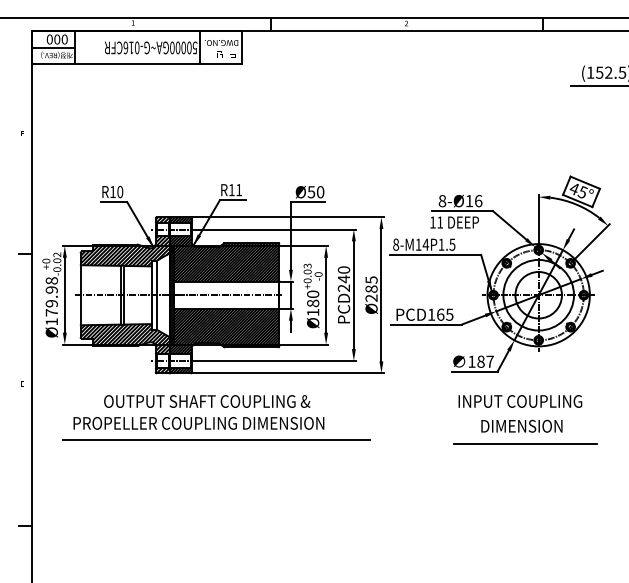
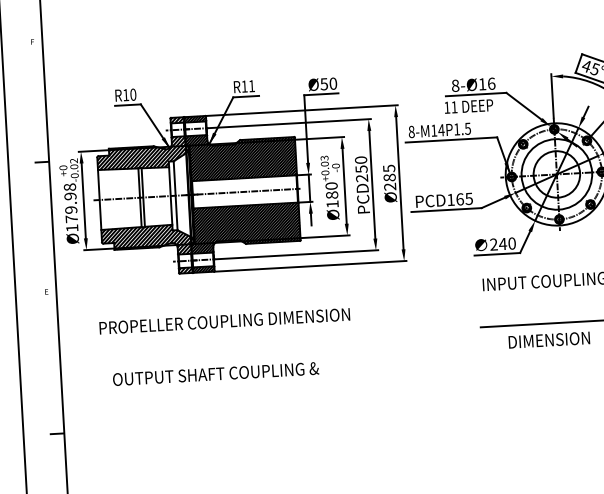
text: (344, 279) -> (362, 169), PCD240 -> PCD250
text: (480, 361) -> (502, 243), 187 -> 240
text: (207, 401) -> (216, 374), moved
text: (521, 425) -> (548, 339), moved
line: (216, 440) -> (243, 337), removed

